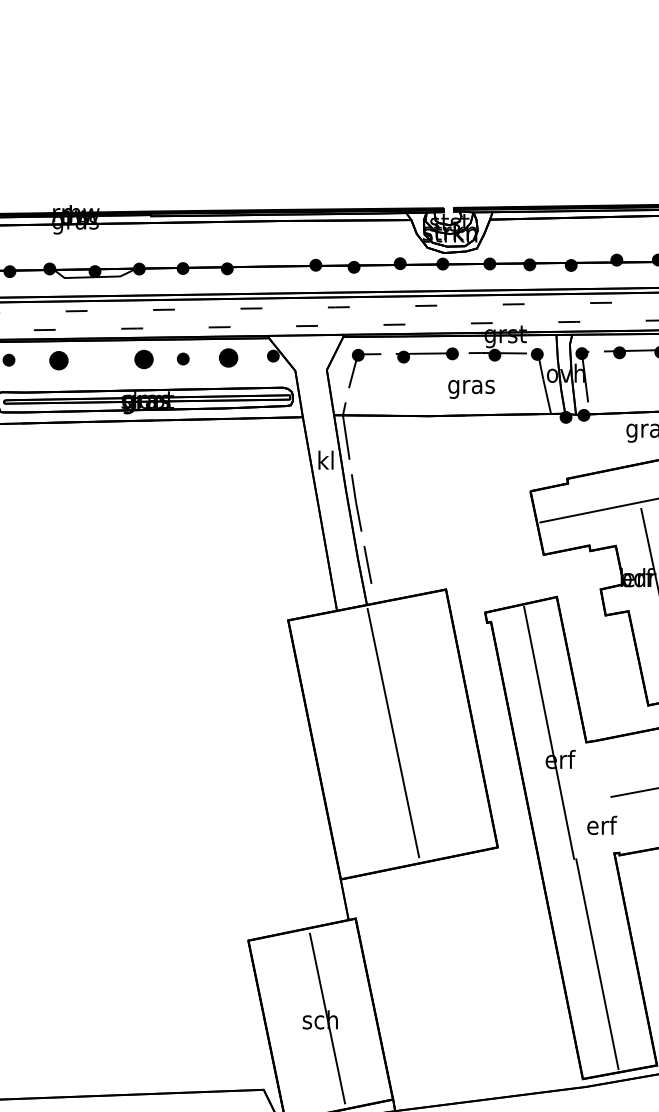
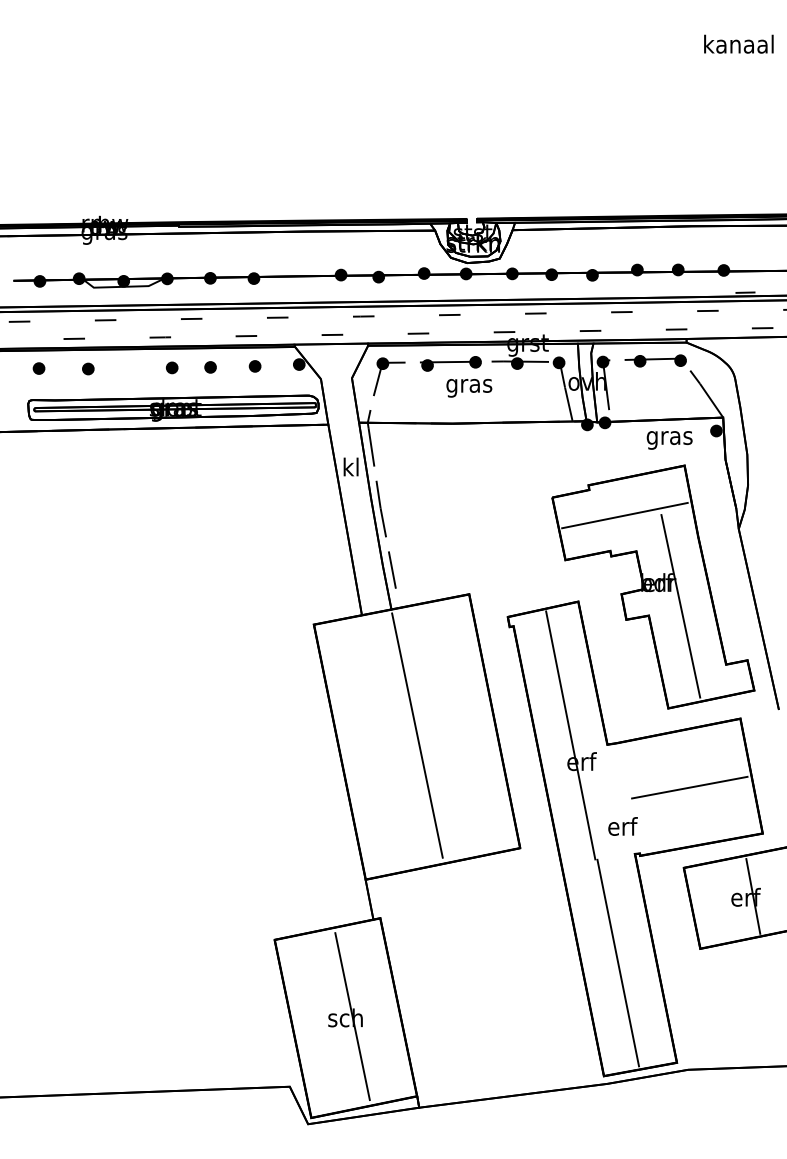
part: (227, 358) -> (254, 366), size x0.62
part: (144, 359) -> (172, 367), size x0.62
part: (59, 360) -> (88, 368), size x0.62
text: (471, 389) -> (469, 388), moved

